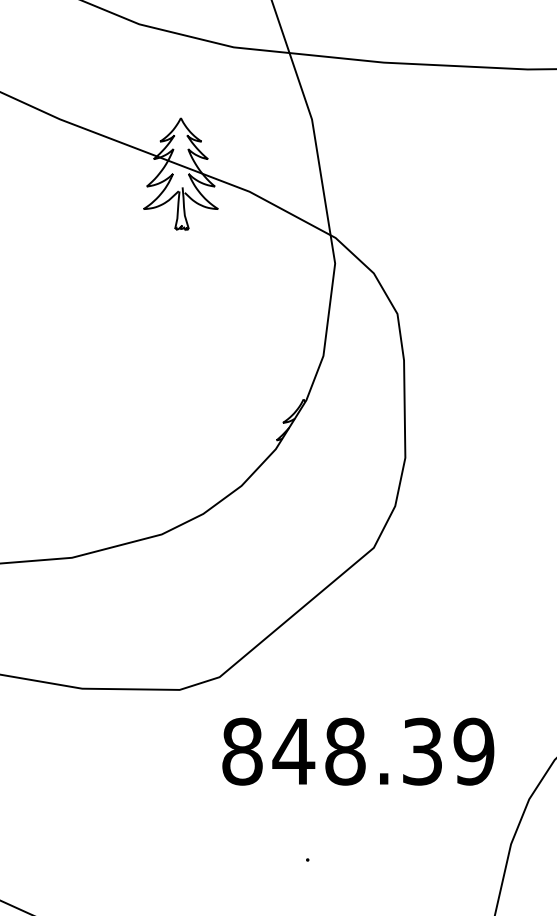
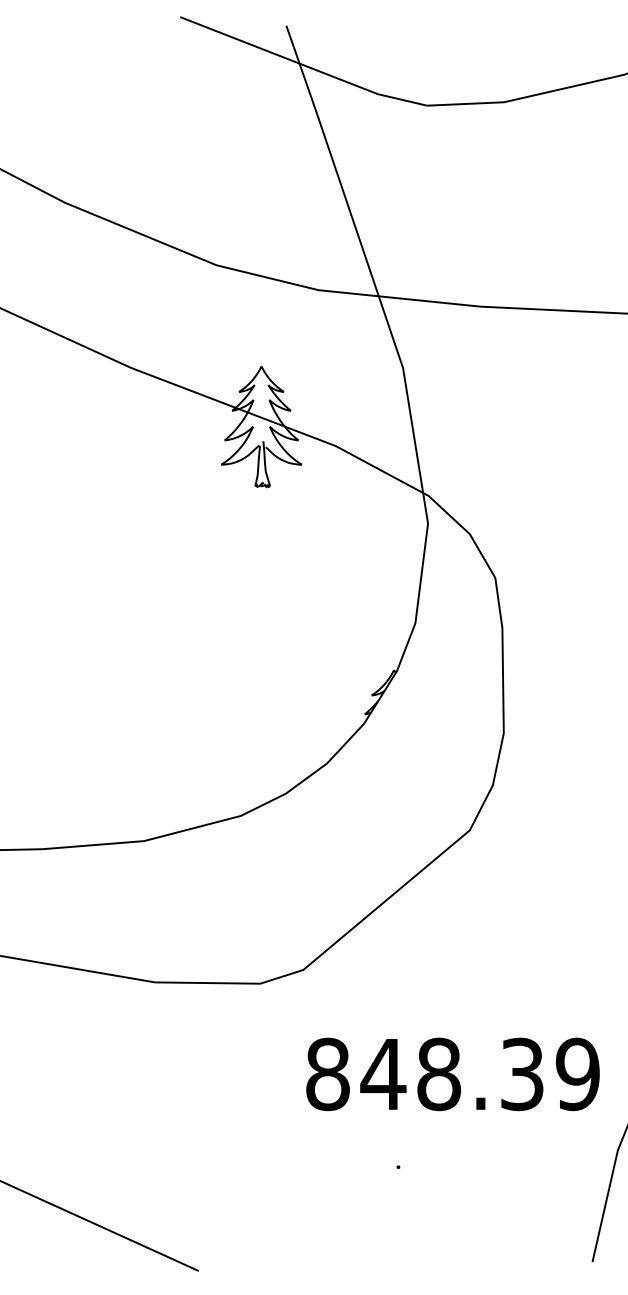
text: (357, 751) -> (452, 1074), moved

